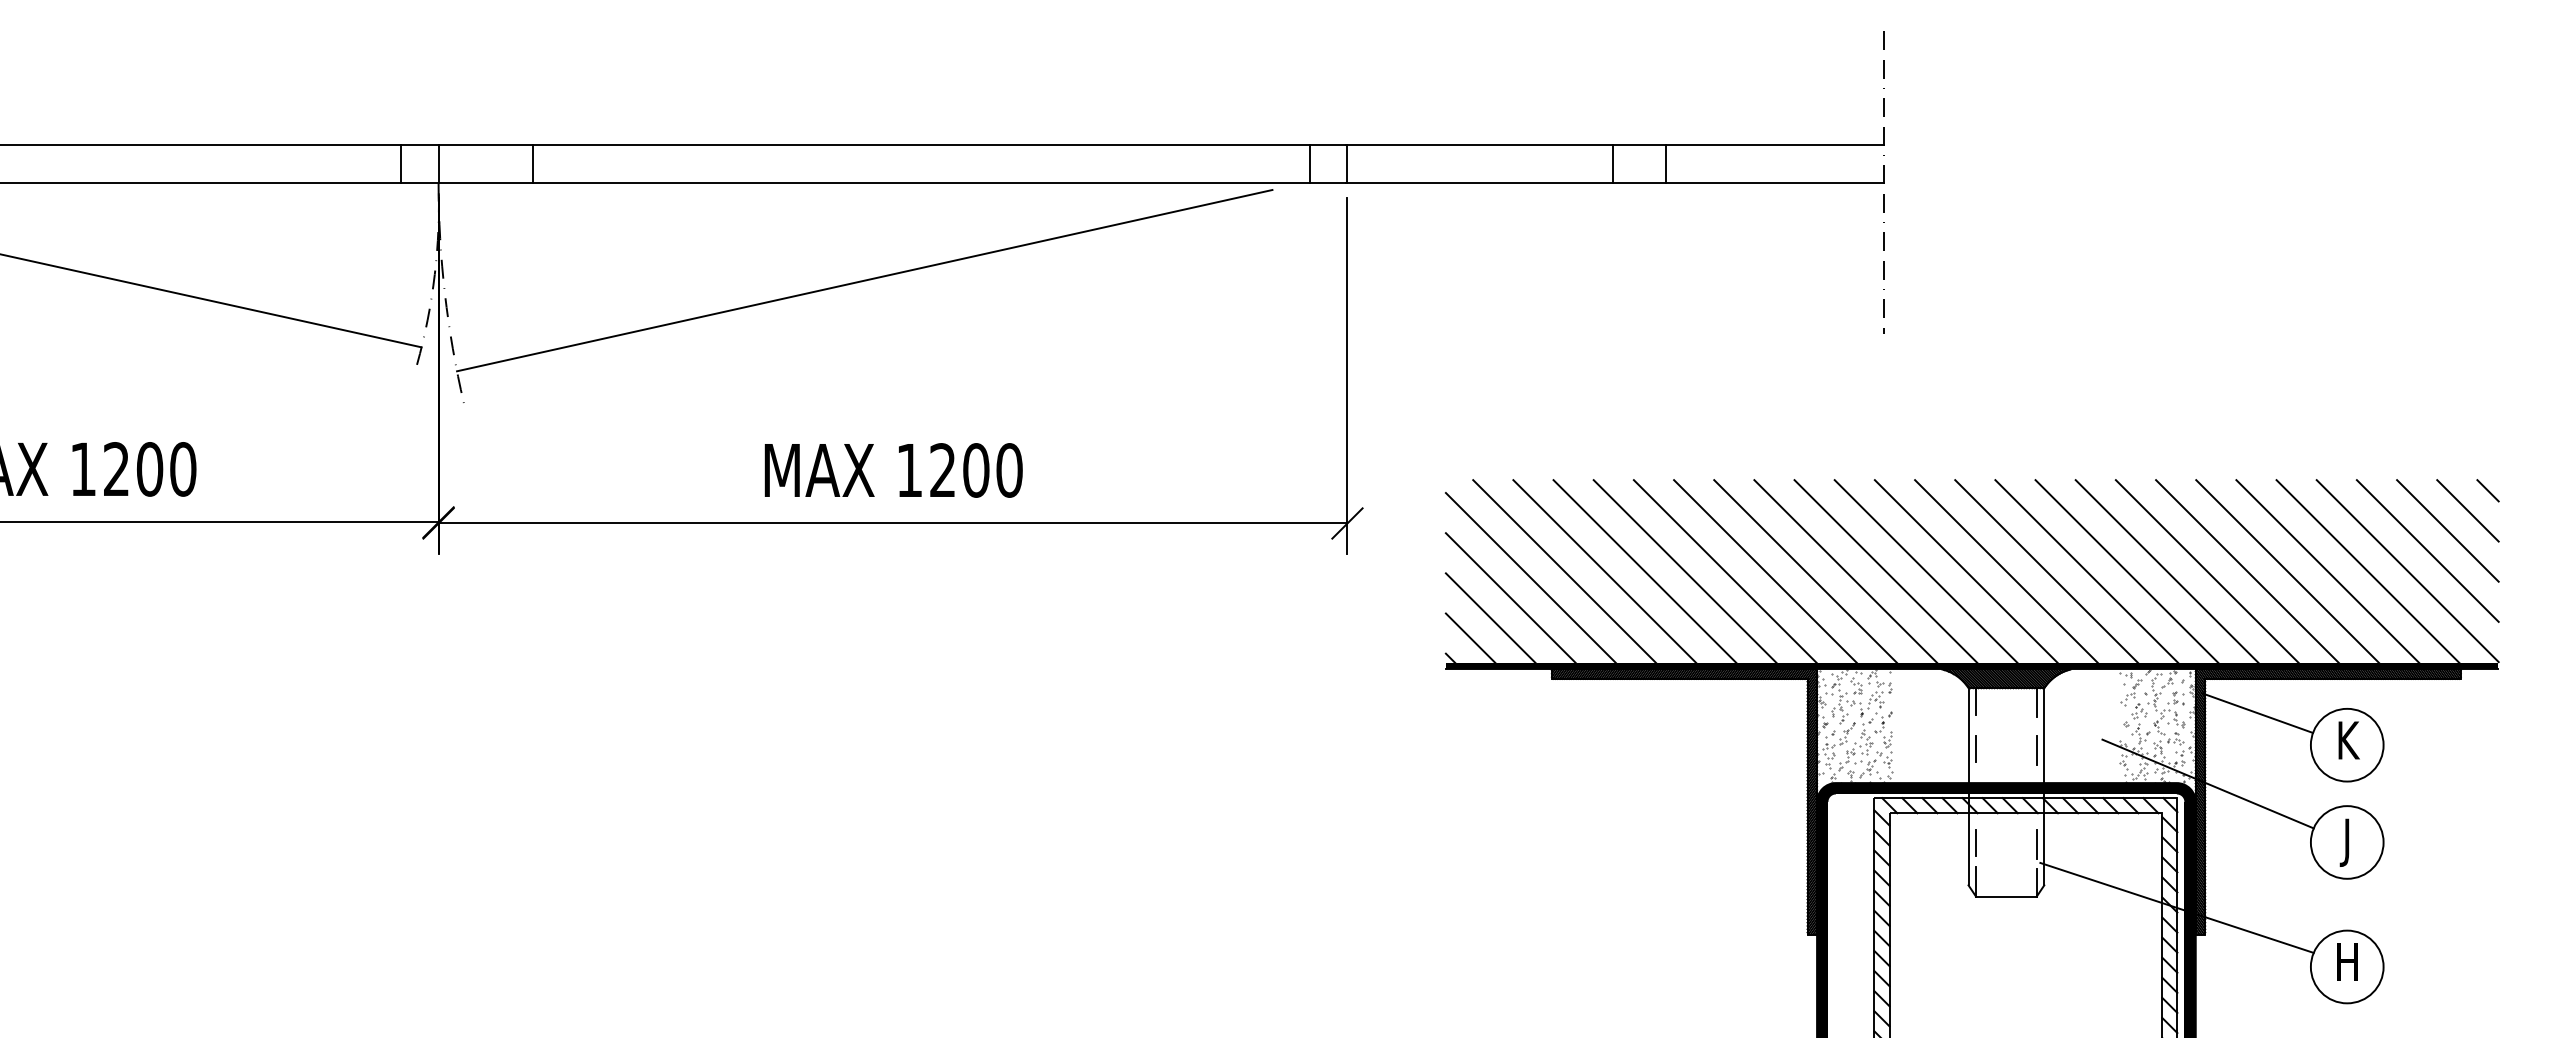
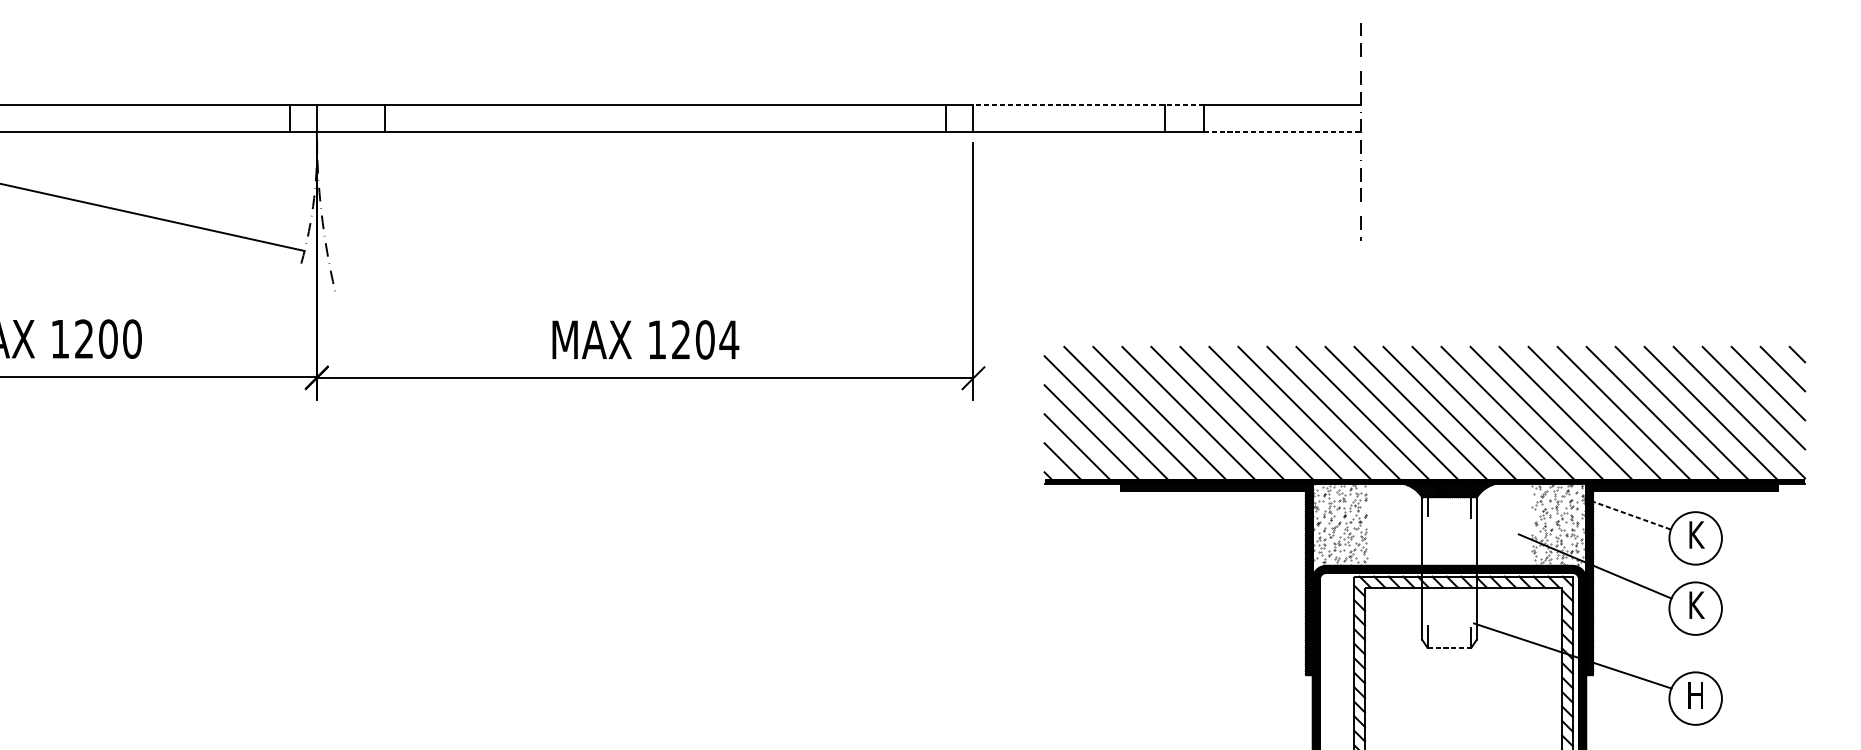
line: (1506, 144) -> (1088, 104), solid -> dashed
line: (1775, 182) -> (1282, 131), solid -> dashed
line: (864, 280) -> (624, 202), removed
text: (1009, 470) -> (729, 339), 1200 -> 1204
line: (2257, 713) -> (1630, 515), solid -> dashed
line: (1976, 748) -> (1427, 540), removed
line: (2036, 749) -> (1471, 541), removed
line: (1976, 842) -> (1427, 608), removed
text: (2348, 842) -> (1696, 608), J -> K
line: (2036, 843) -> (1471, 609), removed
line: (2006, 896) -> (1449, 647), solid -> dashed

